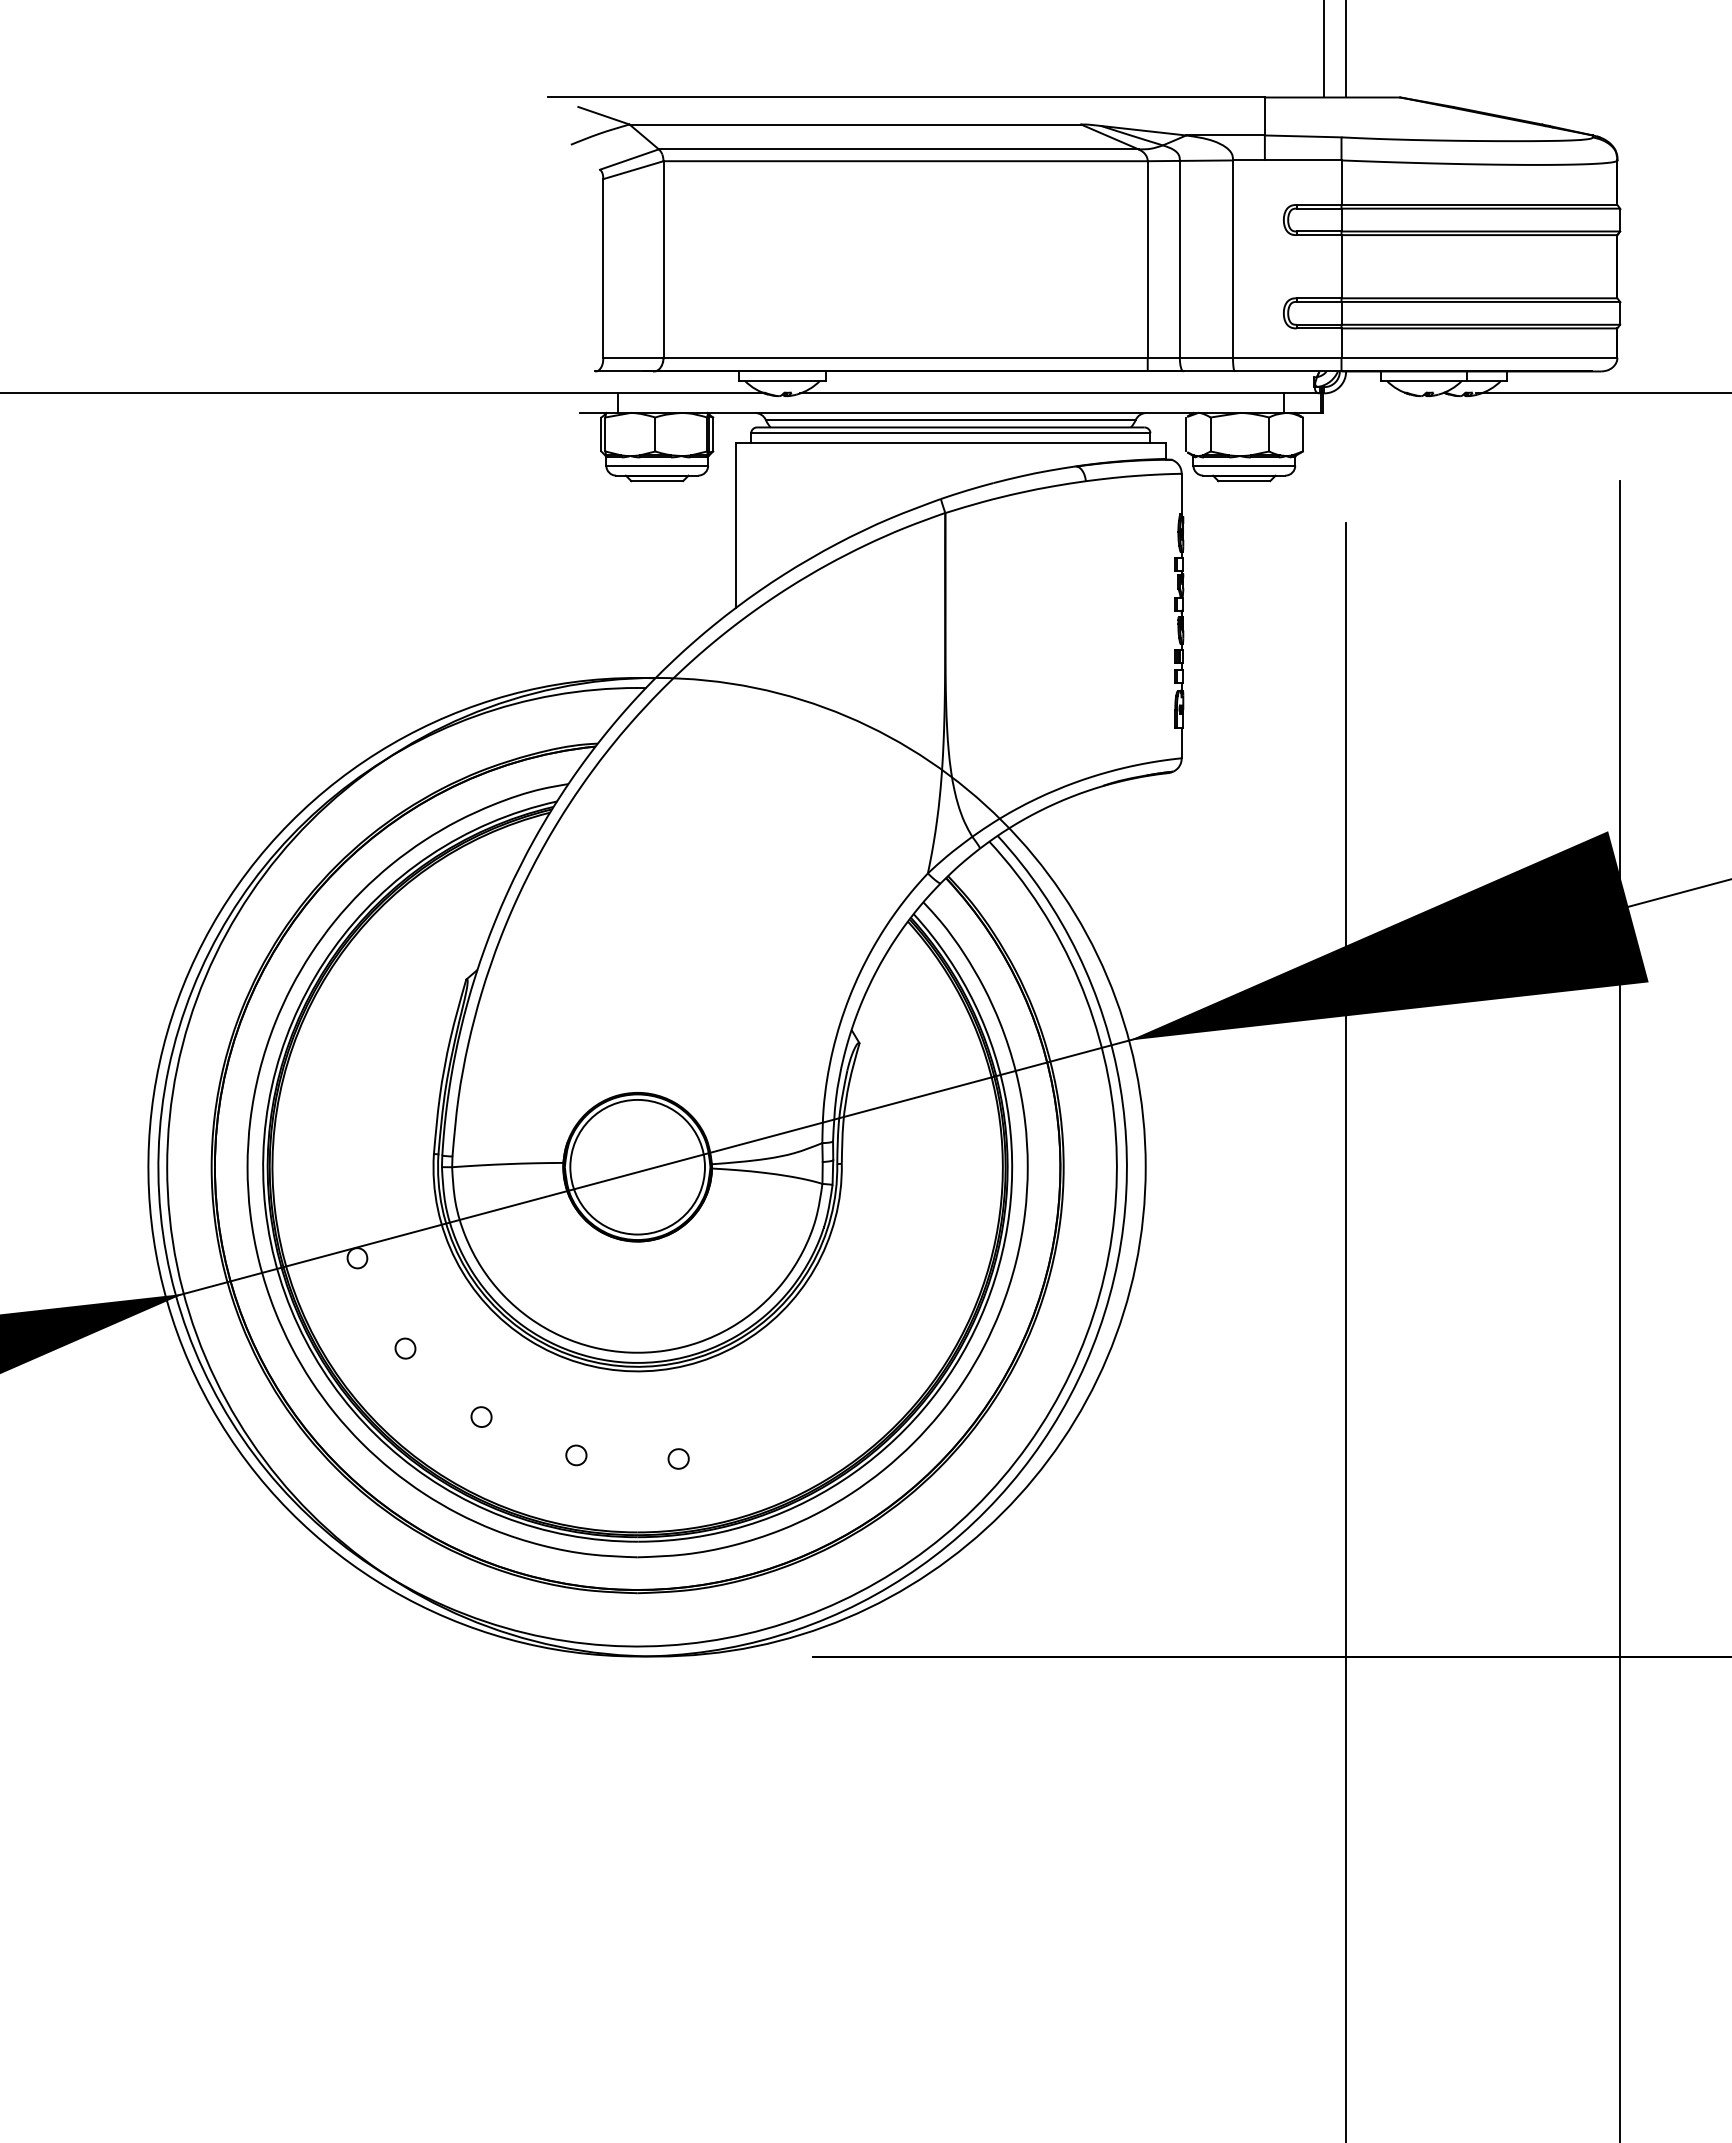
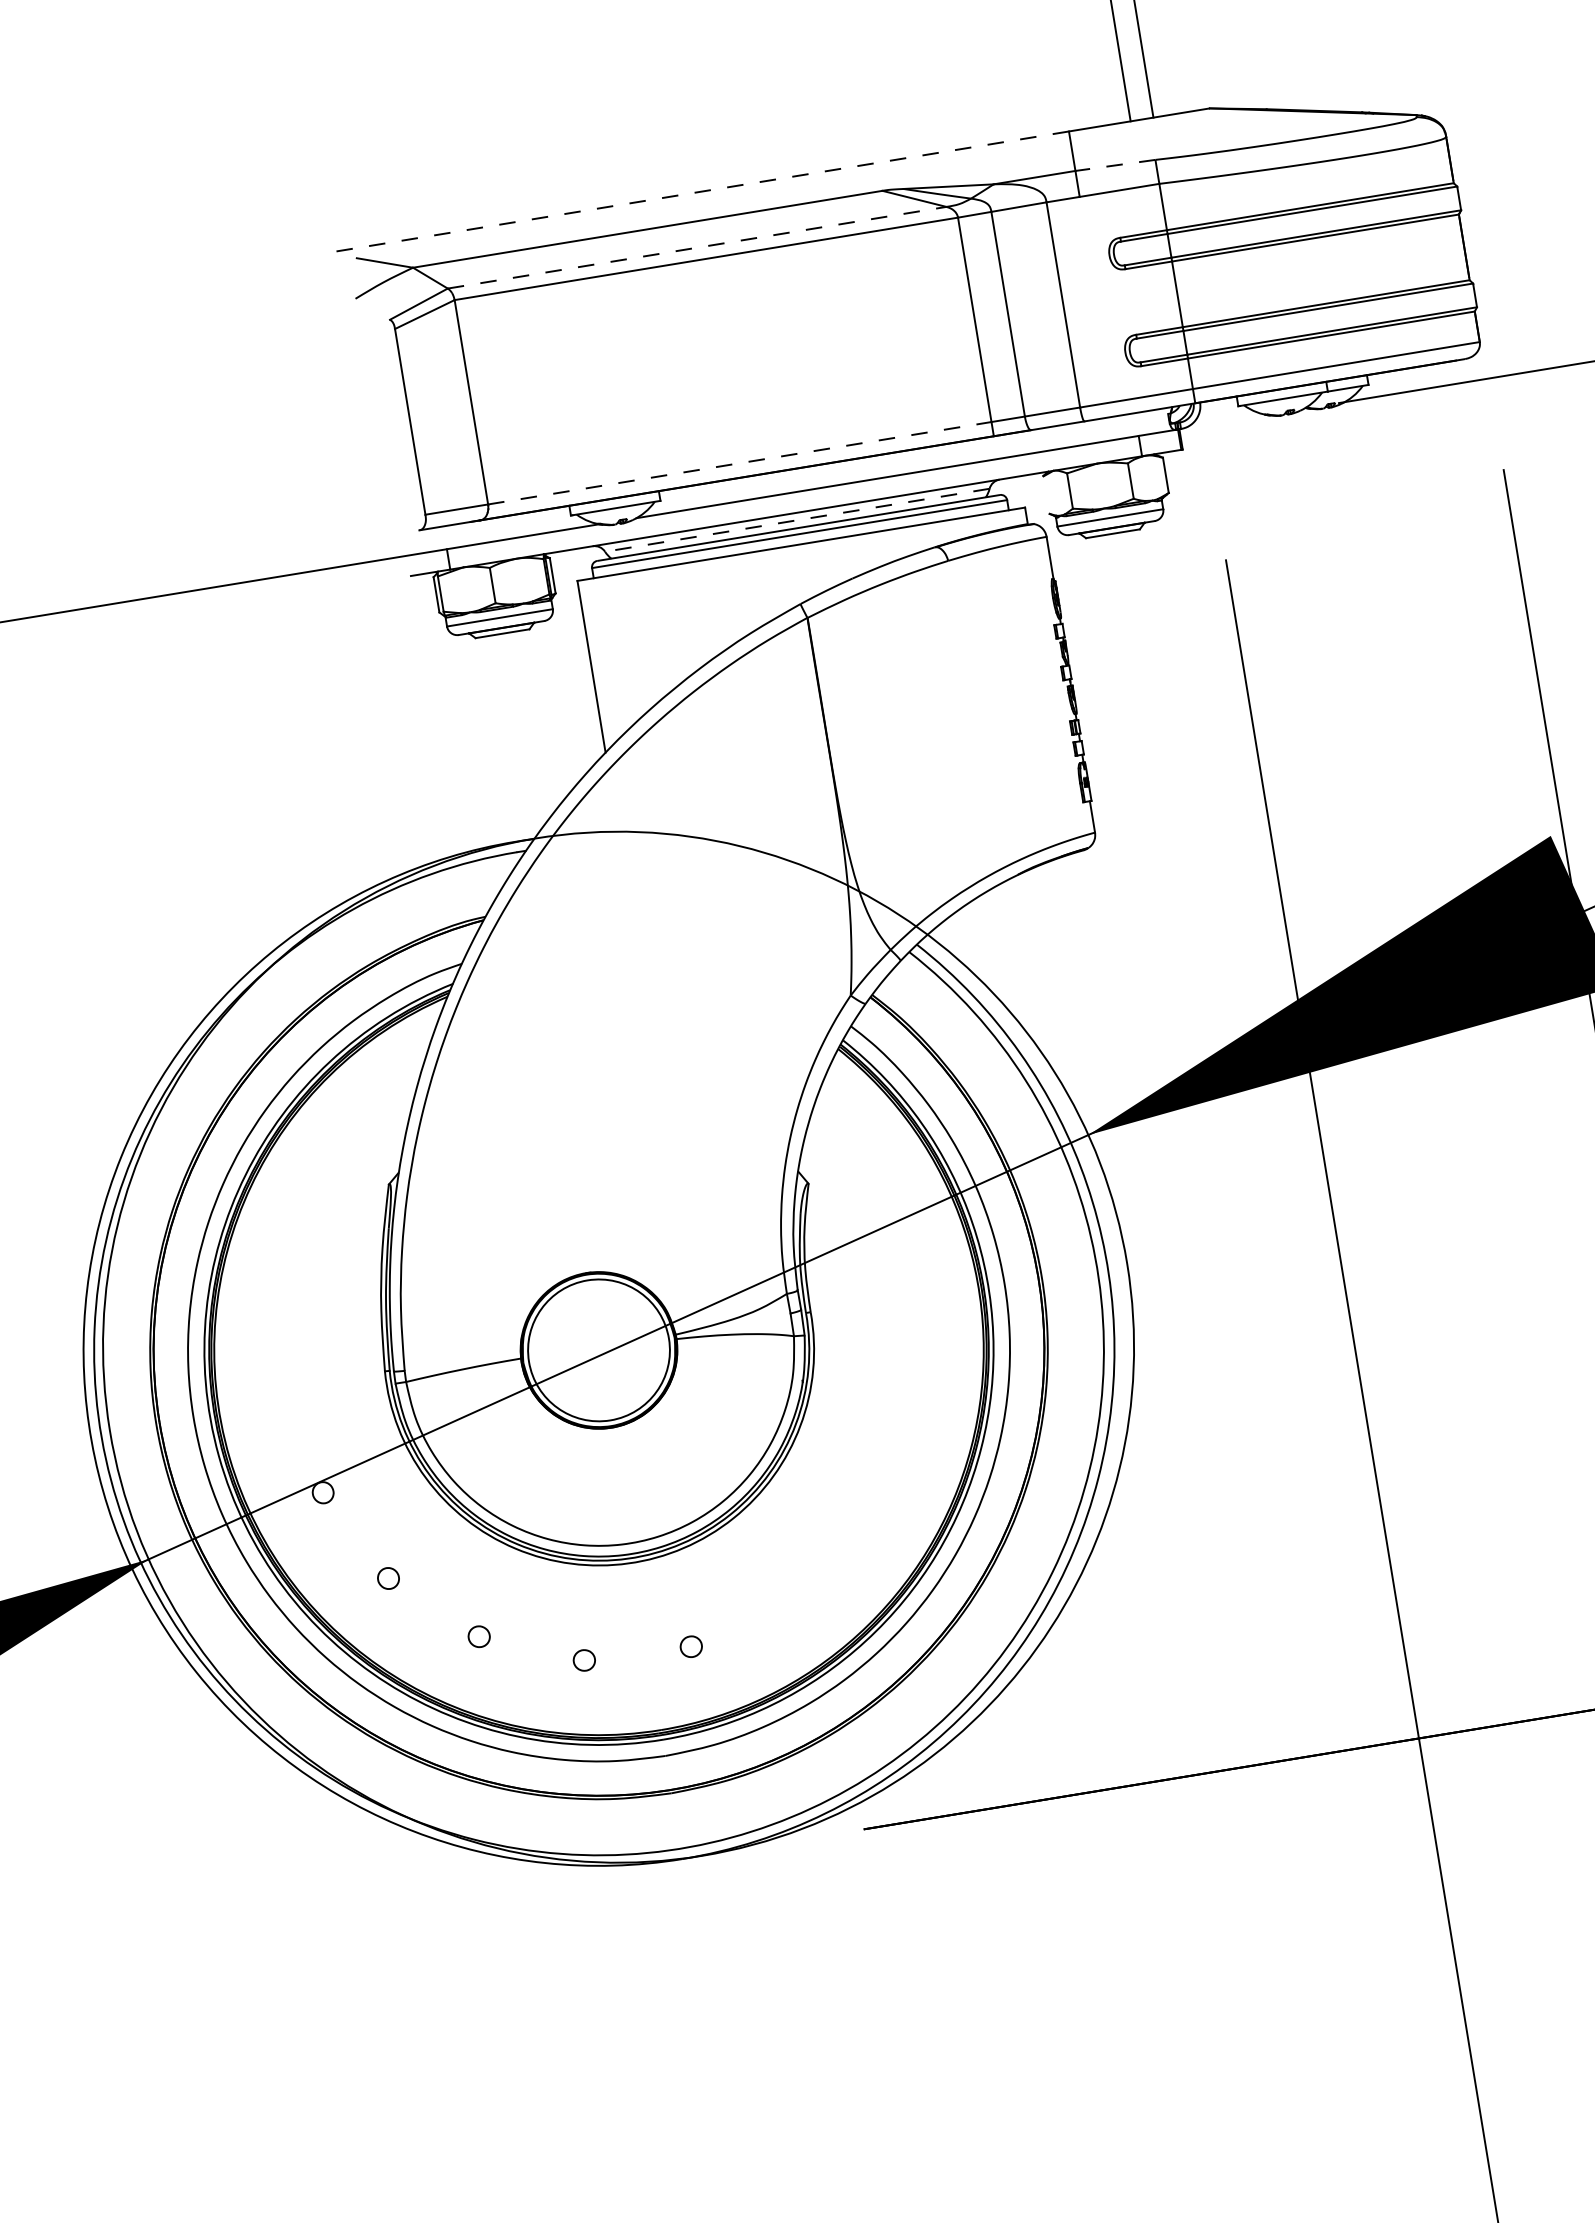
line: (906, 97) -> (696, 192), solid -> dashed
line: (1302, 136) -> (1114, 165), solid -> dashed
line: (898, 149) -> (696, 247), solid -> dashed
line: (906, 357) -> (740, 462), solid -> dashed
line: (950, 420) -> (797, 520), solid -> dashed
line: (1185, 434) -> (1043, 495), removed

